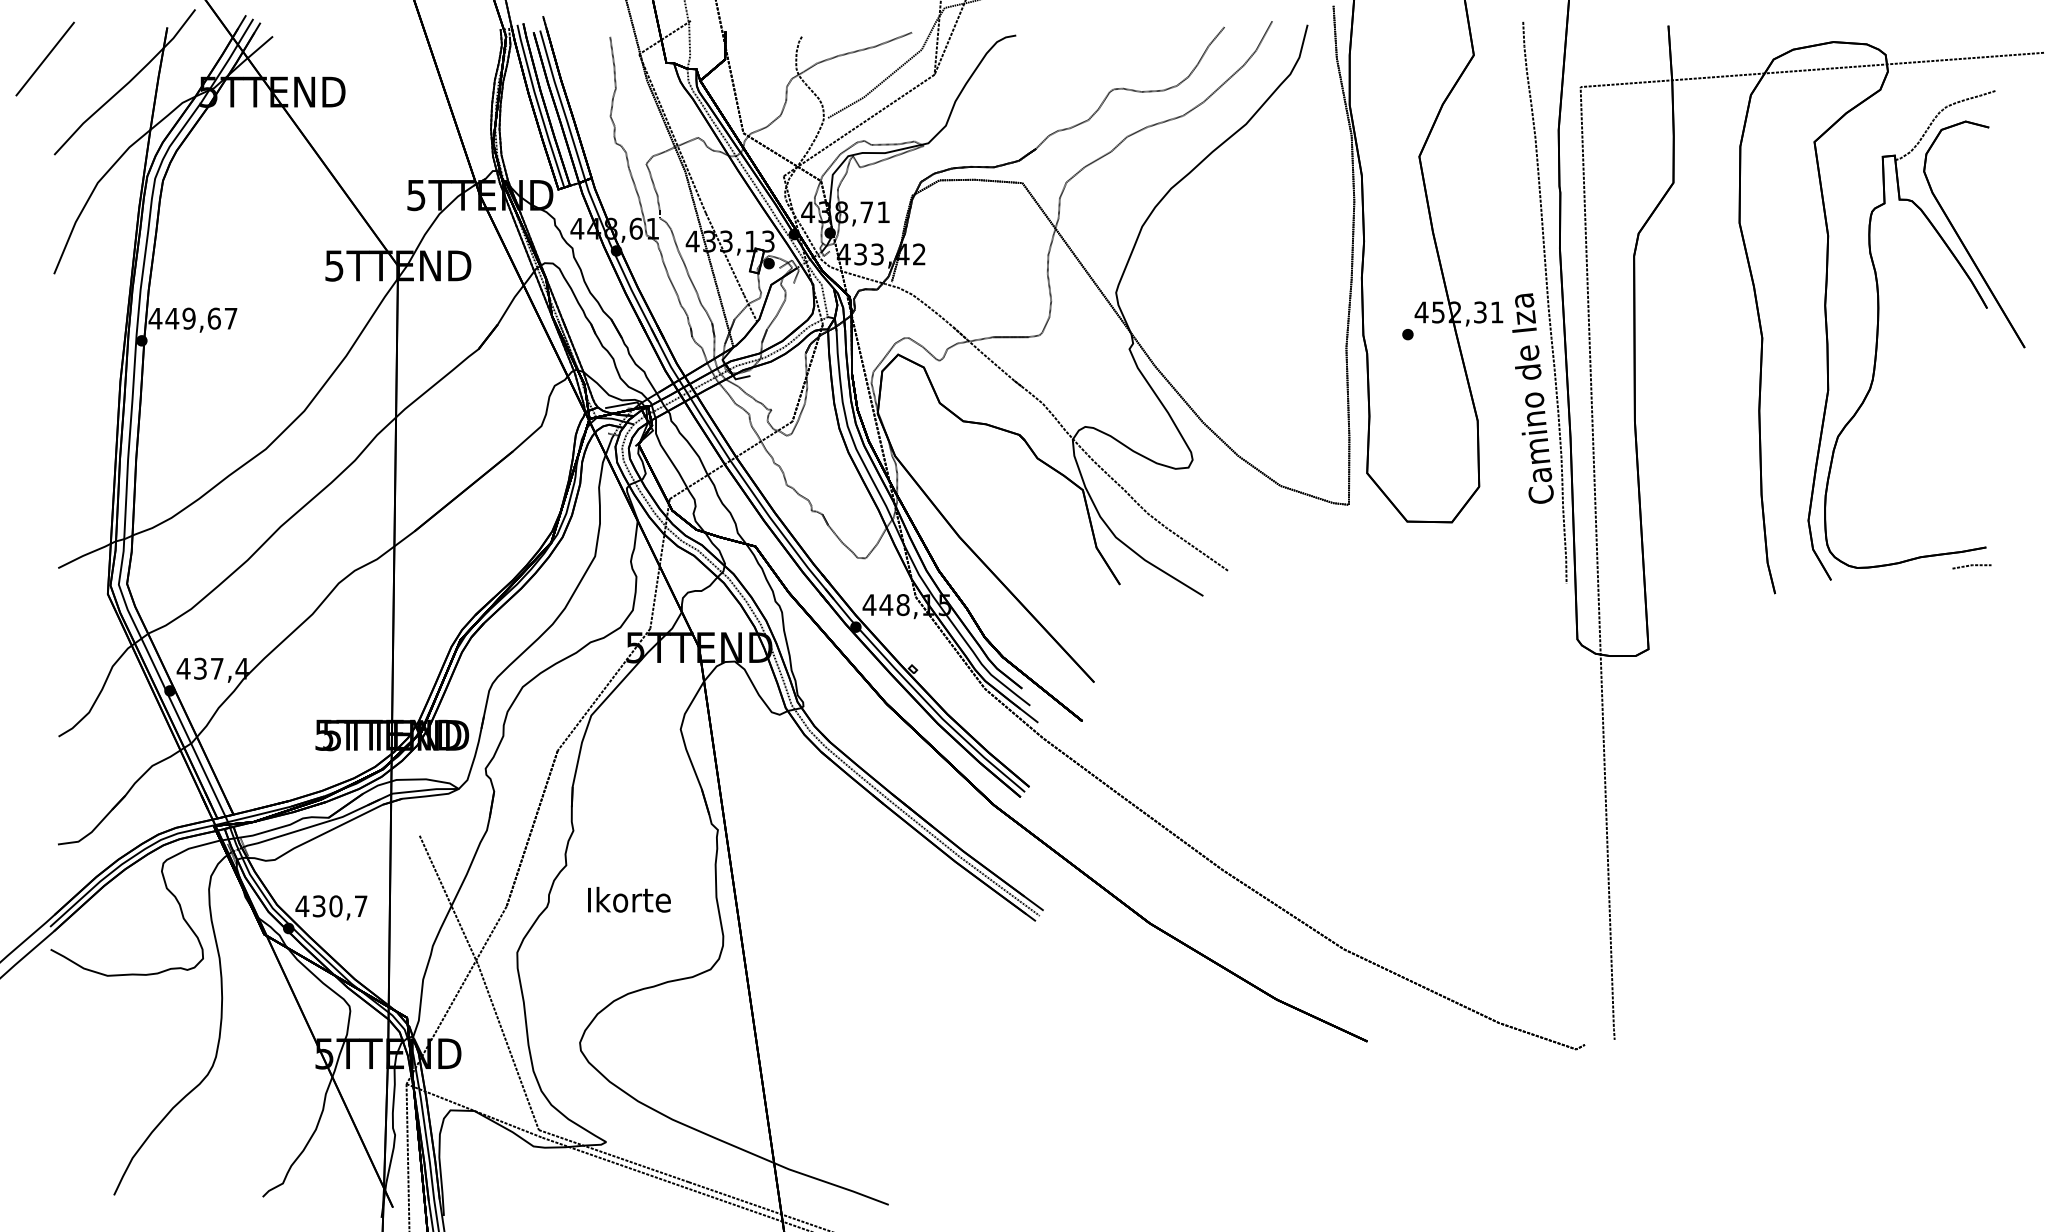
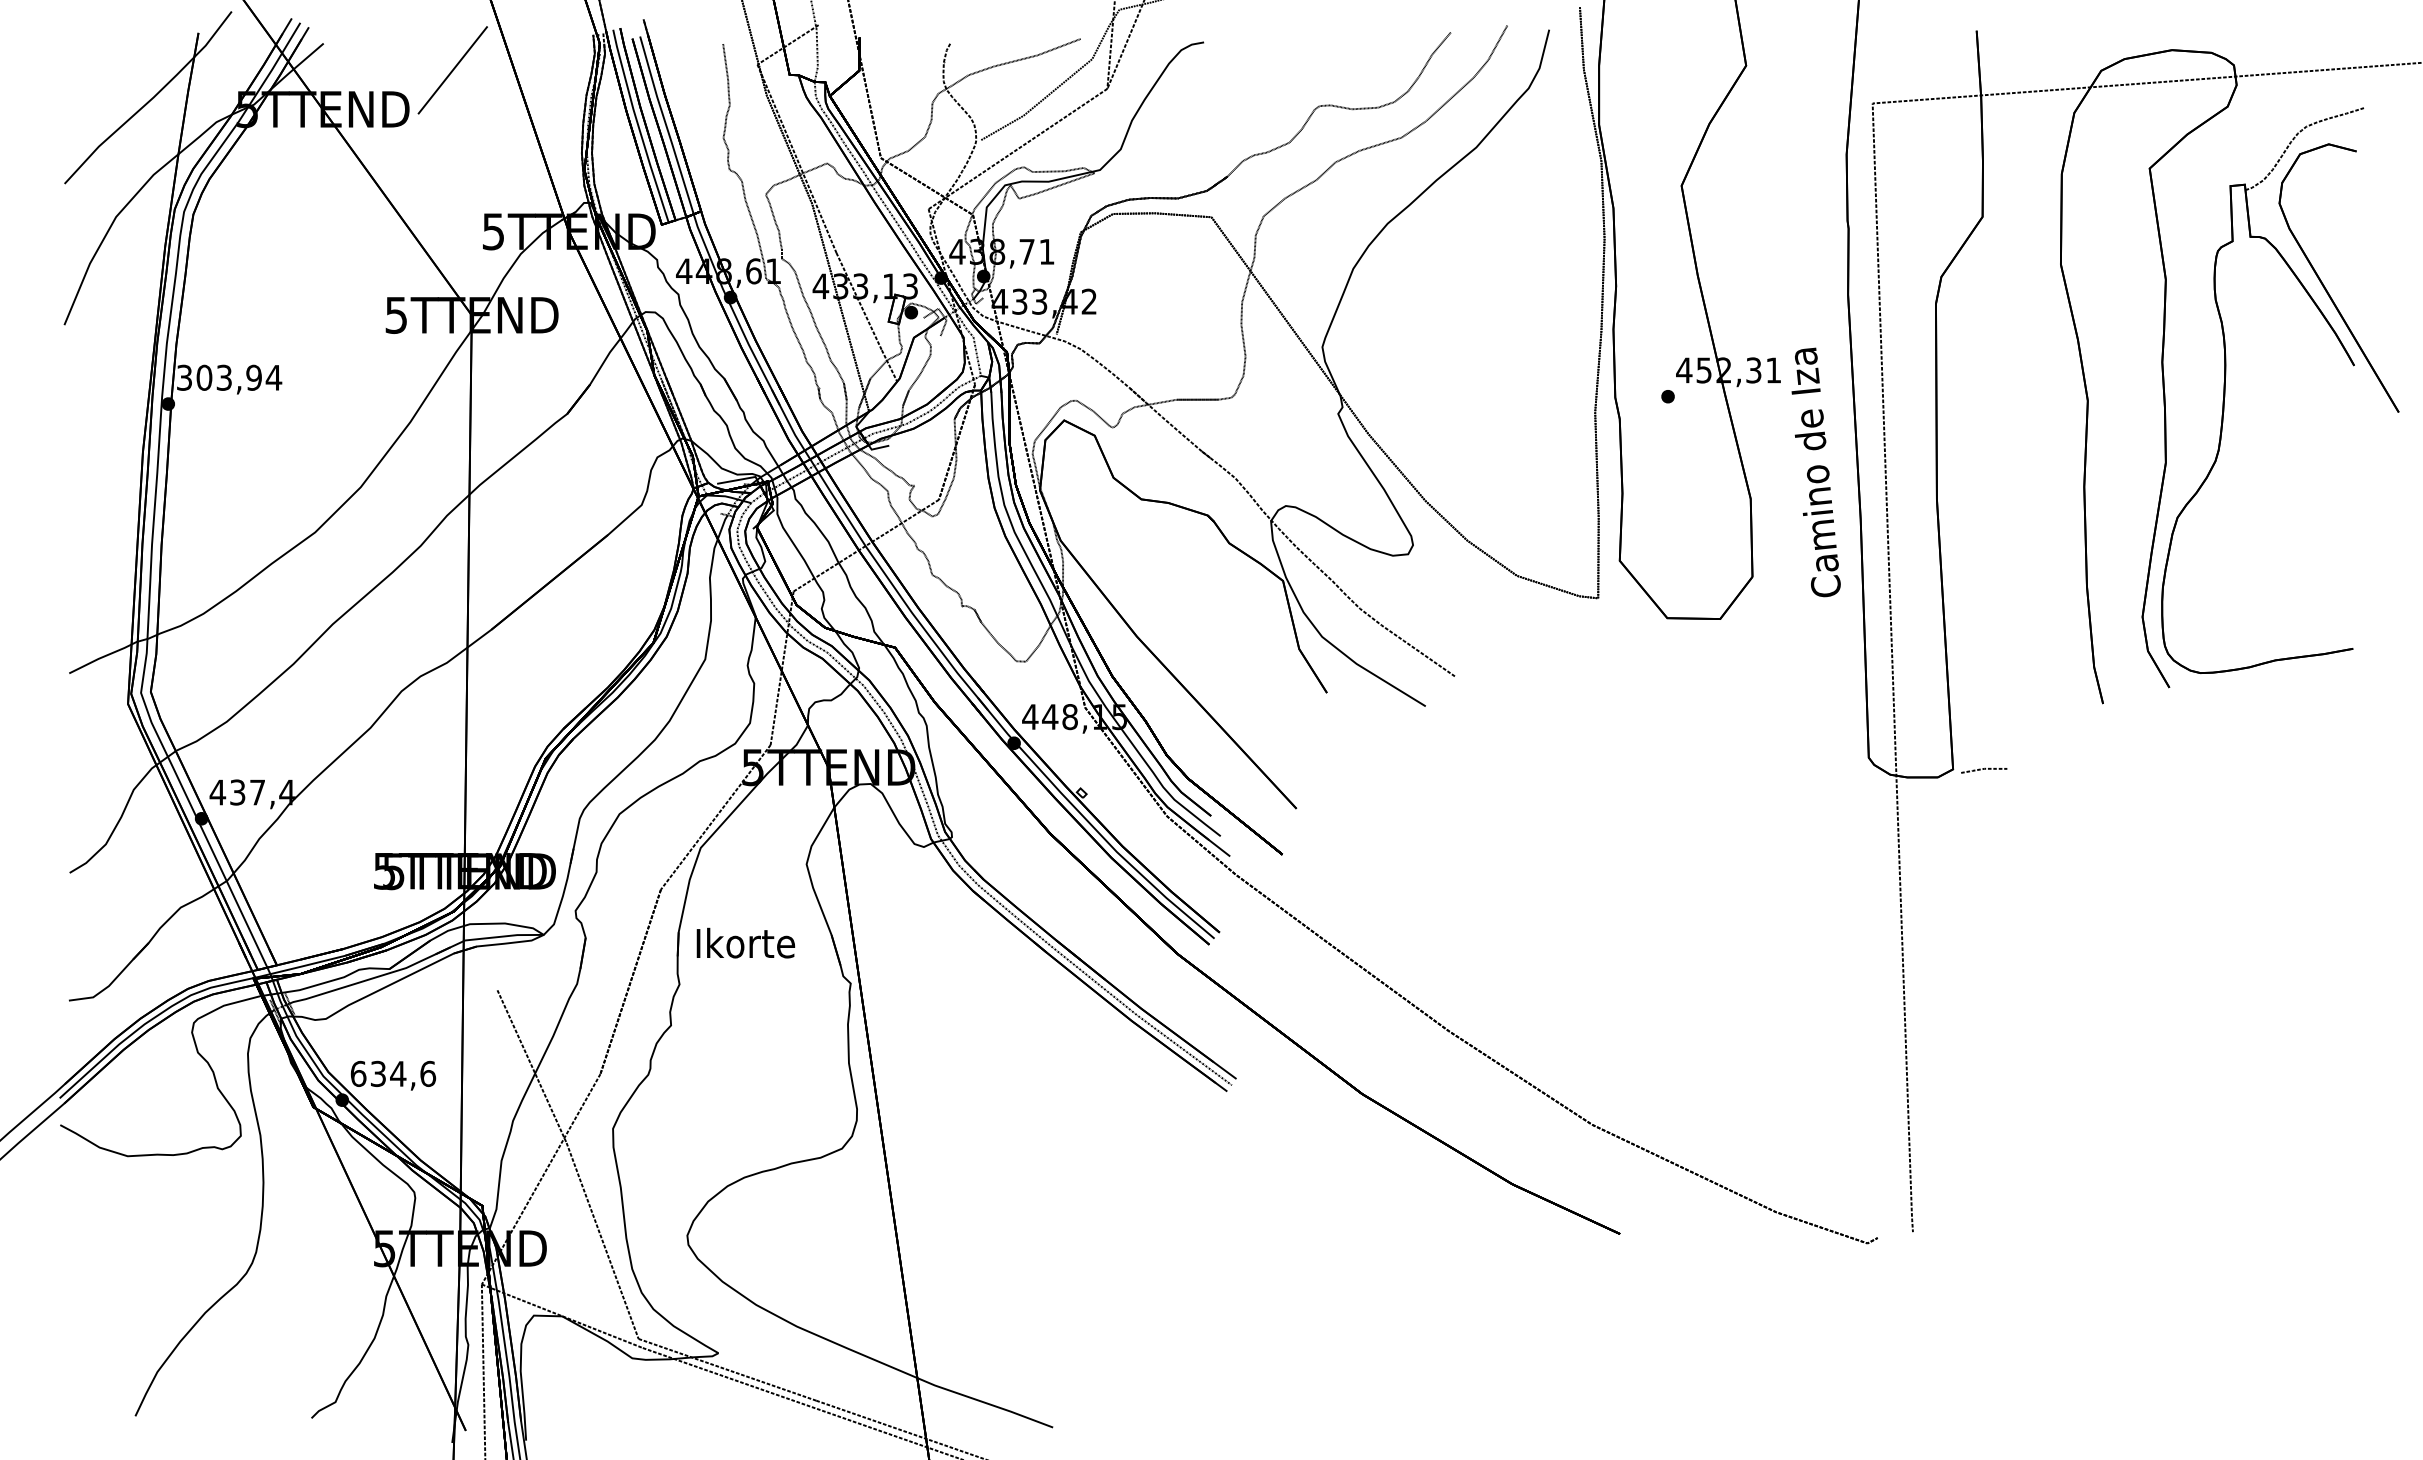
line: (44, 59) -> (452, 70), moved
curve: (1547, 302) -> (1833, 358), removed
text: (193, 318) -> (229, 377), 449,67 -> 303,94
line: (1972, 565) -> (1984, 769), moved
text: (629, 899) -> (745, 942), moved
text: (331, 905) -> (393, 1073), 430,7 -> 634,6

